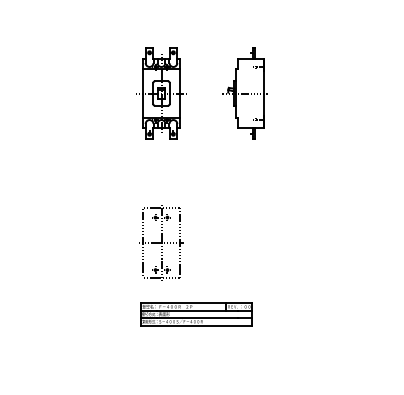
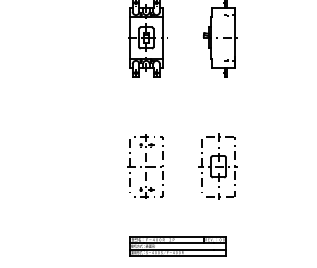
part: (243, 242) -> (216, 166), added
part: (196, 314) -> (178, 246), moved

